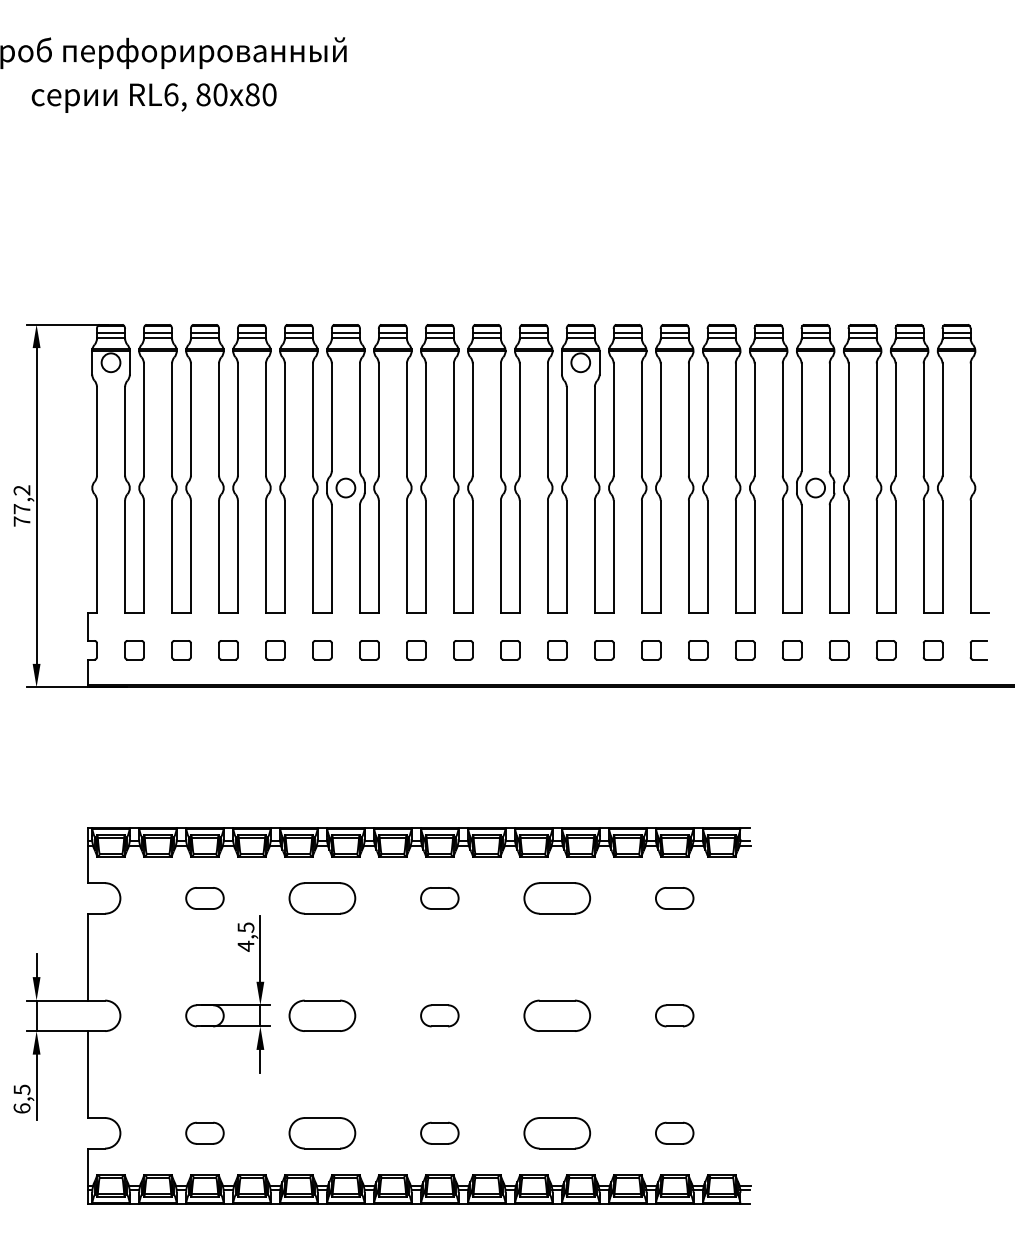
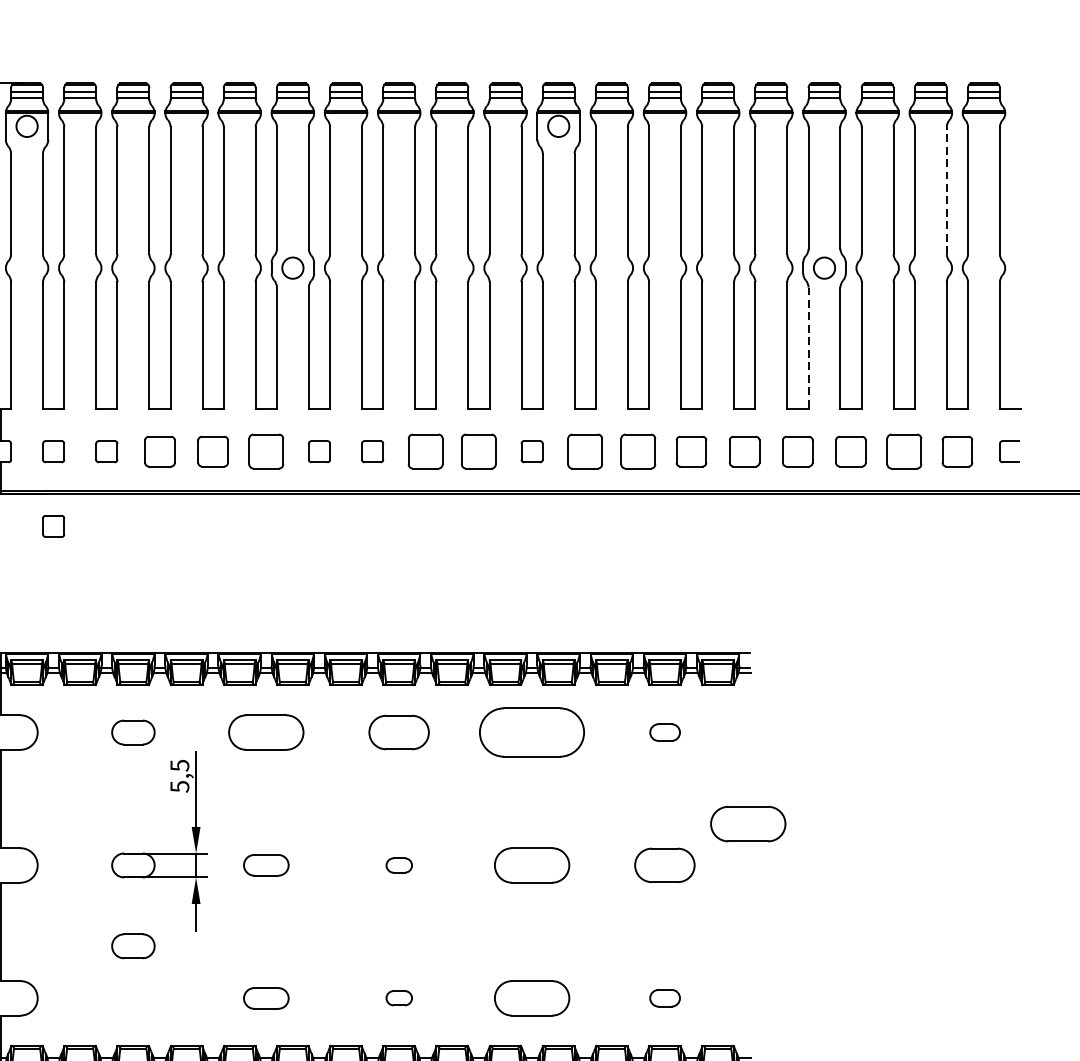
line: (923, 419) -> (946, 190), solid -> dashed
line: (801, 558) -> (808, 347), solid -> dashed
part: (228, 650) -> (160, 451), size x1.4
part: (275, 650) -> (213, 451), size x1.4
part: (322, 650) -> (266, 451), size x1.6
part: (463, 650) -> (425, 451), size x1.6
part: (510, 650) -> (479, 451), size x1.6
part: (604, 650) -> (585, 451), size x1.6
part: (651, 650) -> (638, 451), size x1.6
part: (698, 650) -> (691, 451), size x1.4
part: (745, 650) -> (745, 451), size x1.4
part: (792, 650) -> (798, 451), size x1.4
part: (839, 650) -> (851, 451), size x1.4
part: (885, 650) -> (903, 451), size x1.6
part: (932, 650) -> (956, 451), size x1.4
part: (134, 716) -> (53, 526), added
part: (439, 898) -> (398, 732), size x1.4
part: (557, 898) -> (532, 732), size x1.4
part: (674, 898) -> (664, 732), size x0.7
text: (245, 945) -> (179, 785), 4,5 -> 5,5
part: (748, 979) -> (748, 824), added
part: (322, 1015) -> (266, 865), size x0.6
part: (439, 1015) -> (398, 865), size x0.6
part: (674, 1015) -> (664, 865), size x1.4
part: (204, 1132) -> (132, 945), moved
part: (439, 1132) -> (398, 997), size x0.6
part: (674, 1132) -> (664, 997), size x0.7
part: (322, 1133) -> (266, 998), size x0.6

